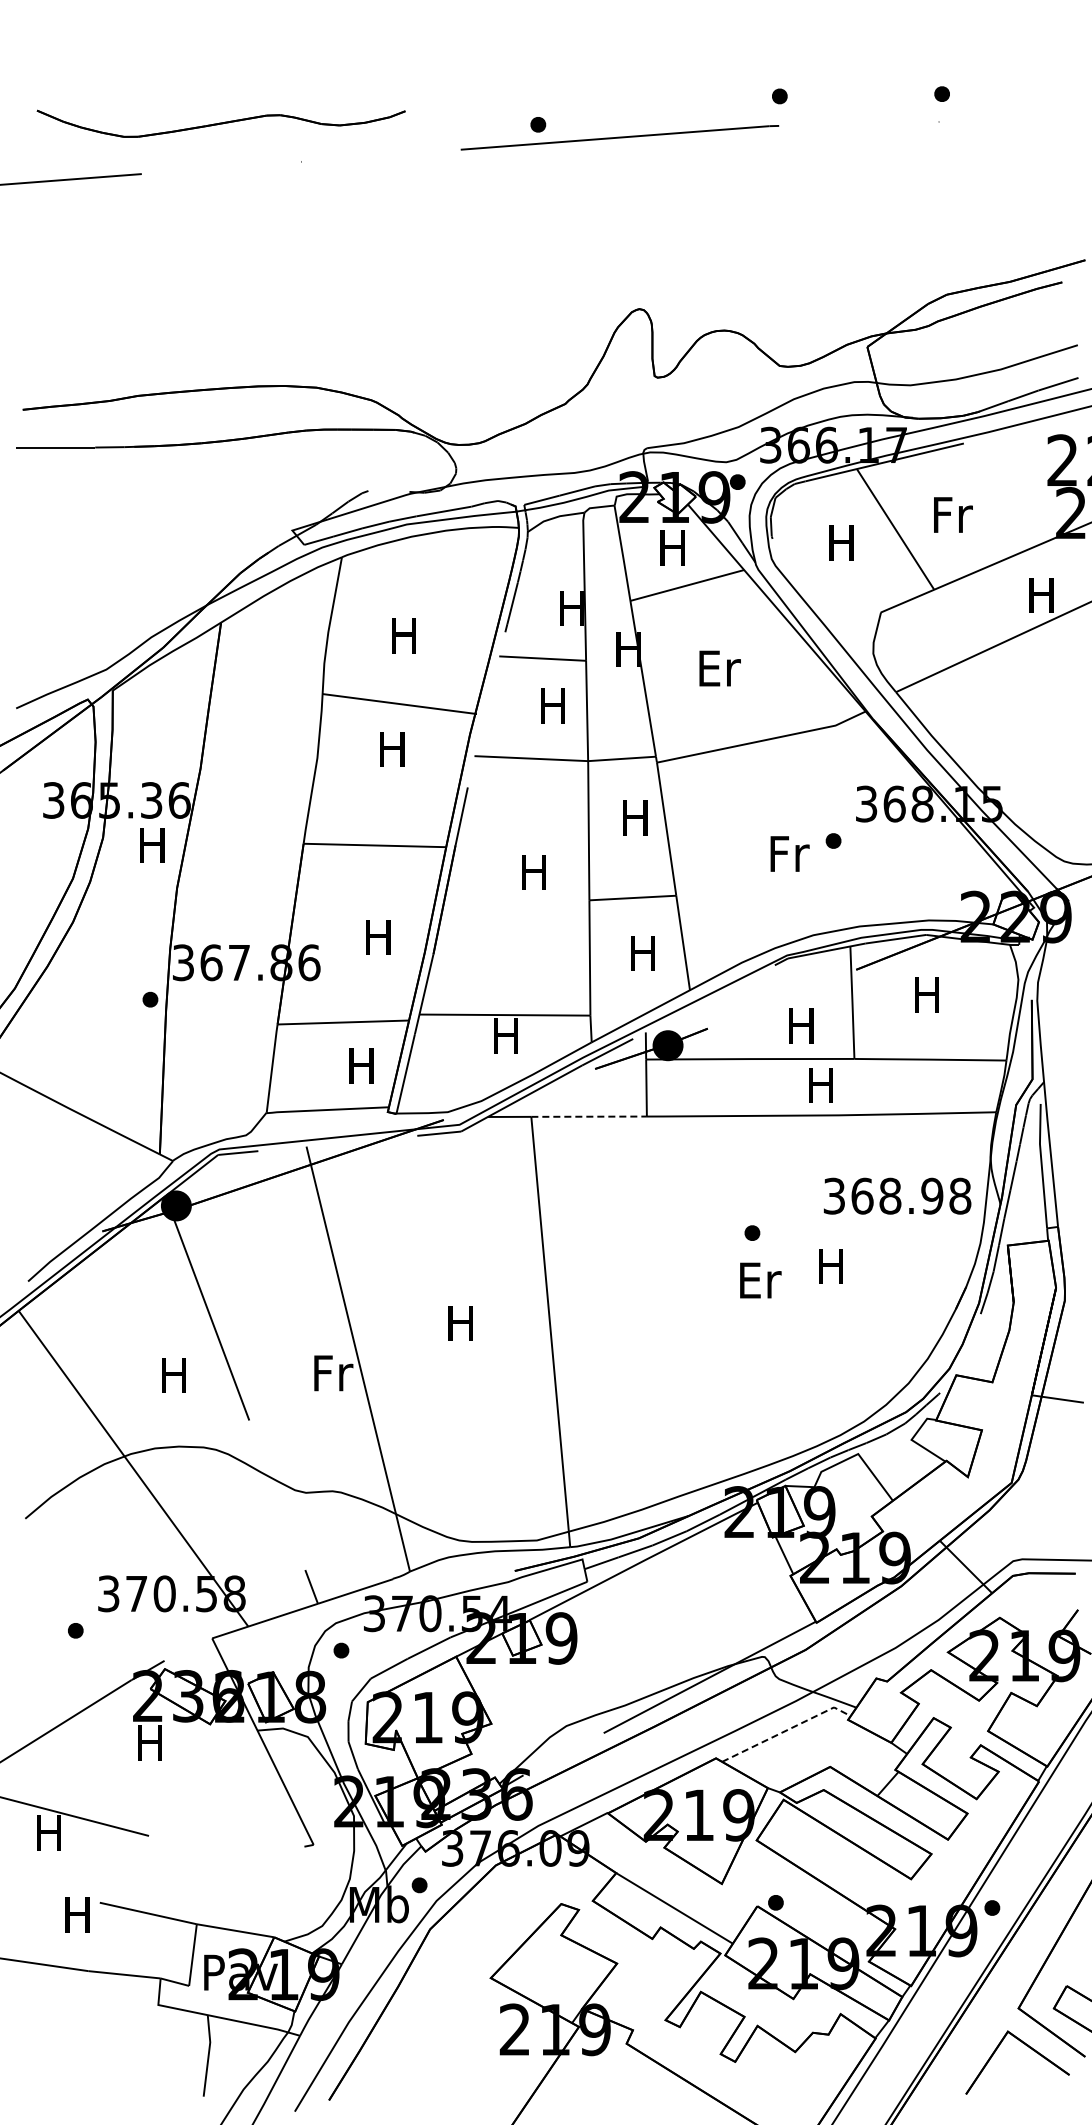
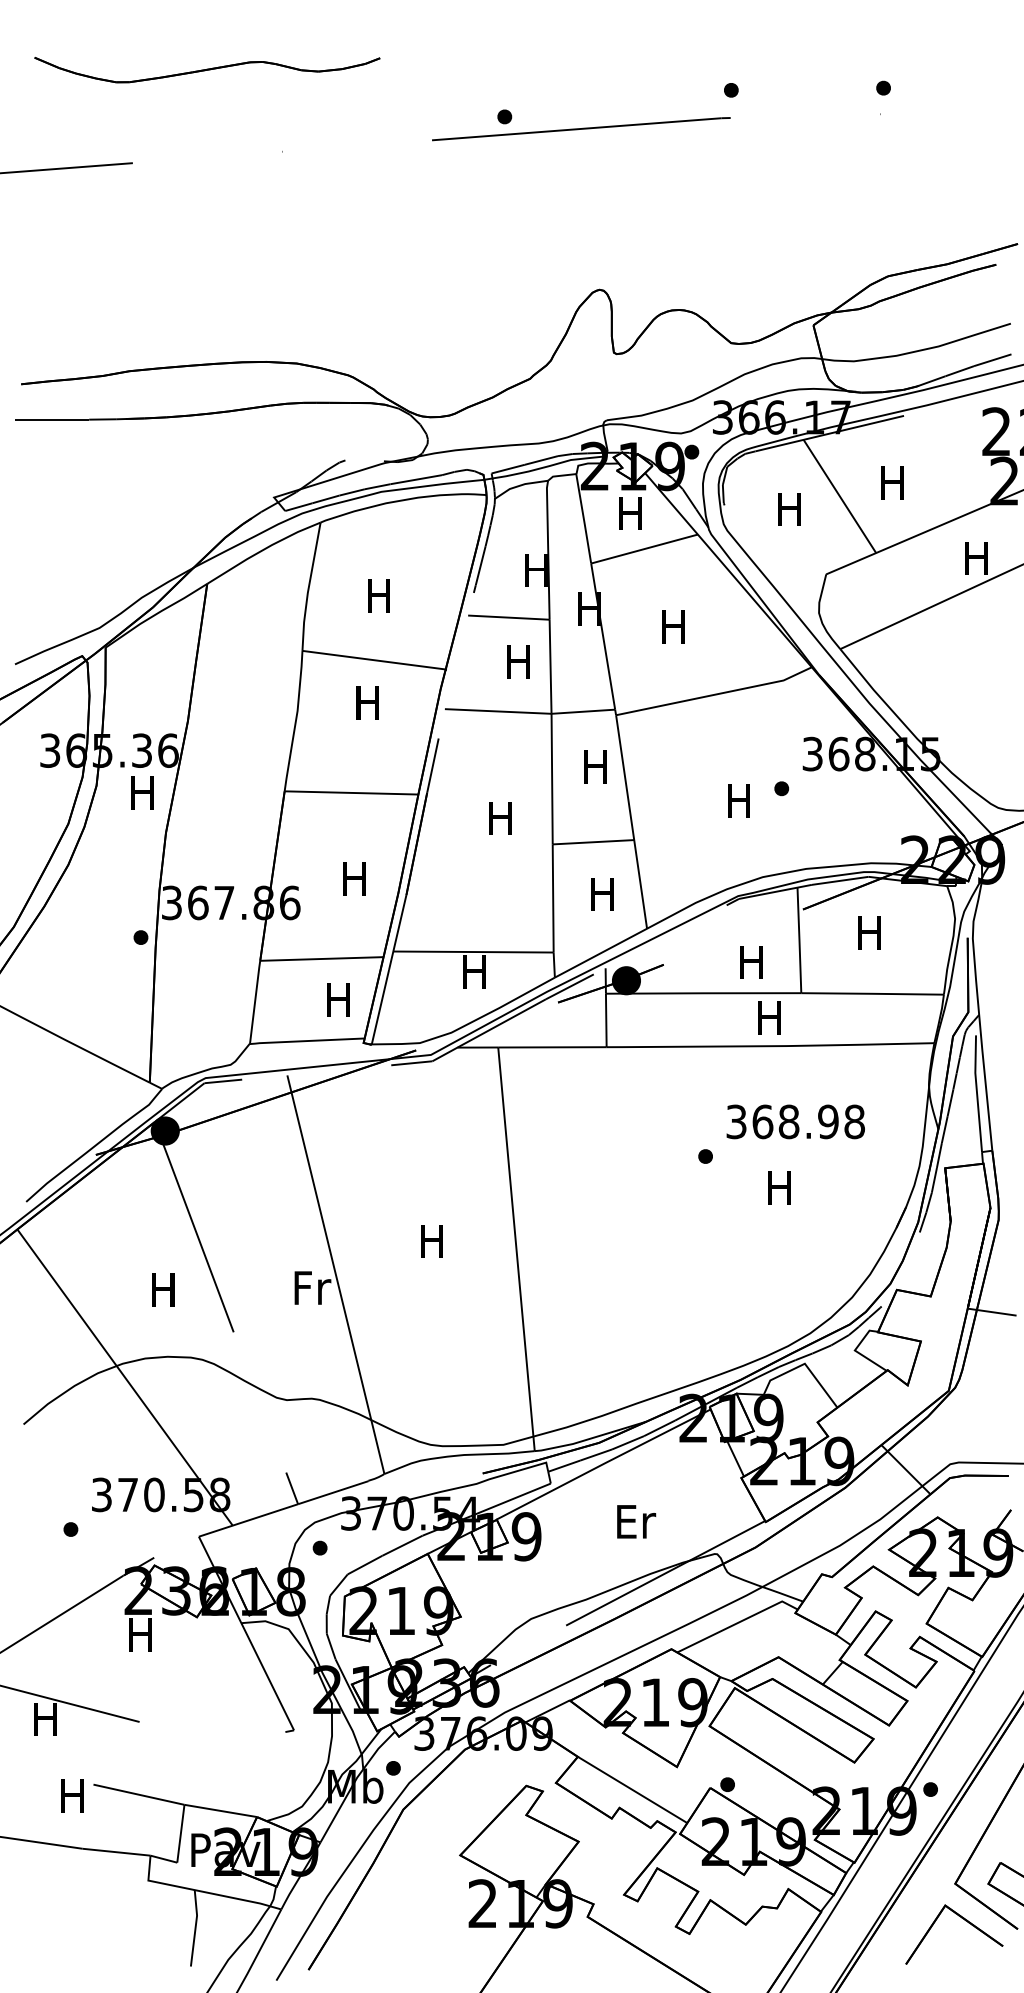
part: (220, 123) -> (206, 69), moved
text: (953, 514) -> (894, 482), Fr -> H
text: (719, 668) -> (674, 626), Er -> H
text: (789, 853) -> (740, 800), Fr -> H
line: (589, 1116) -> (552, 1047), dashed -> solid
text: (897, 1195) -> (795, 1121), moved
text: (760, 1280) -> (636, 1521), moved
line: (787, 1730) -> (738, 1623), dashed -> solid

